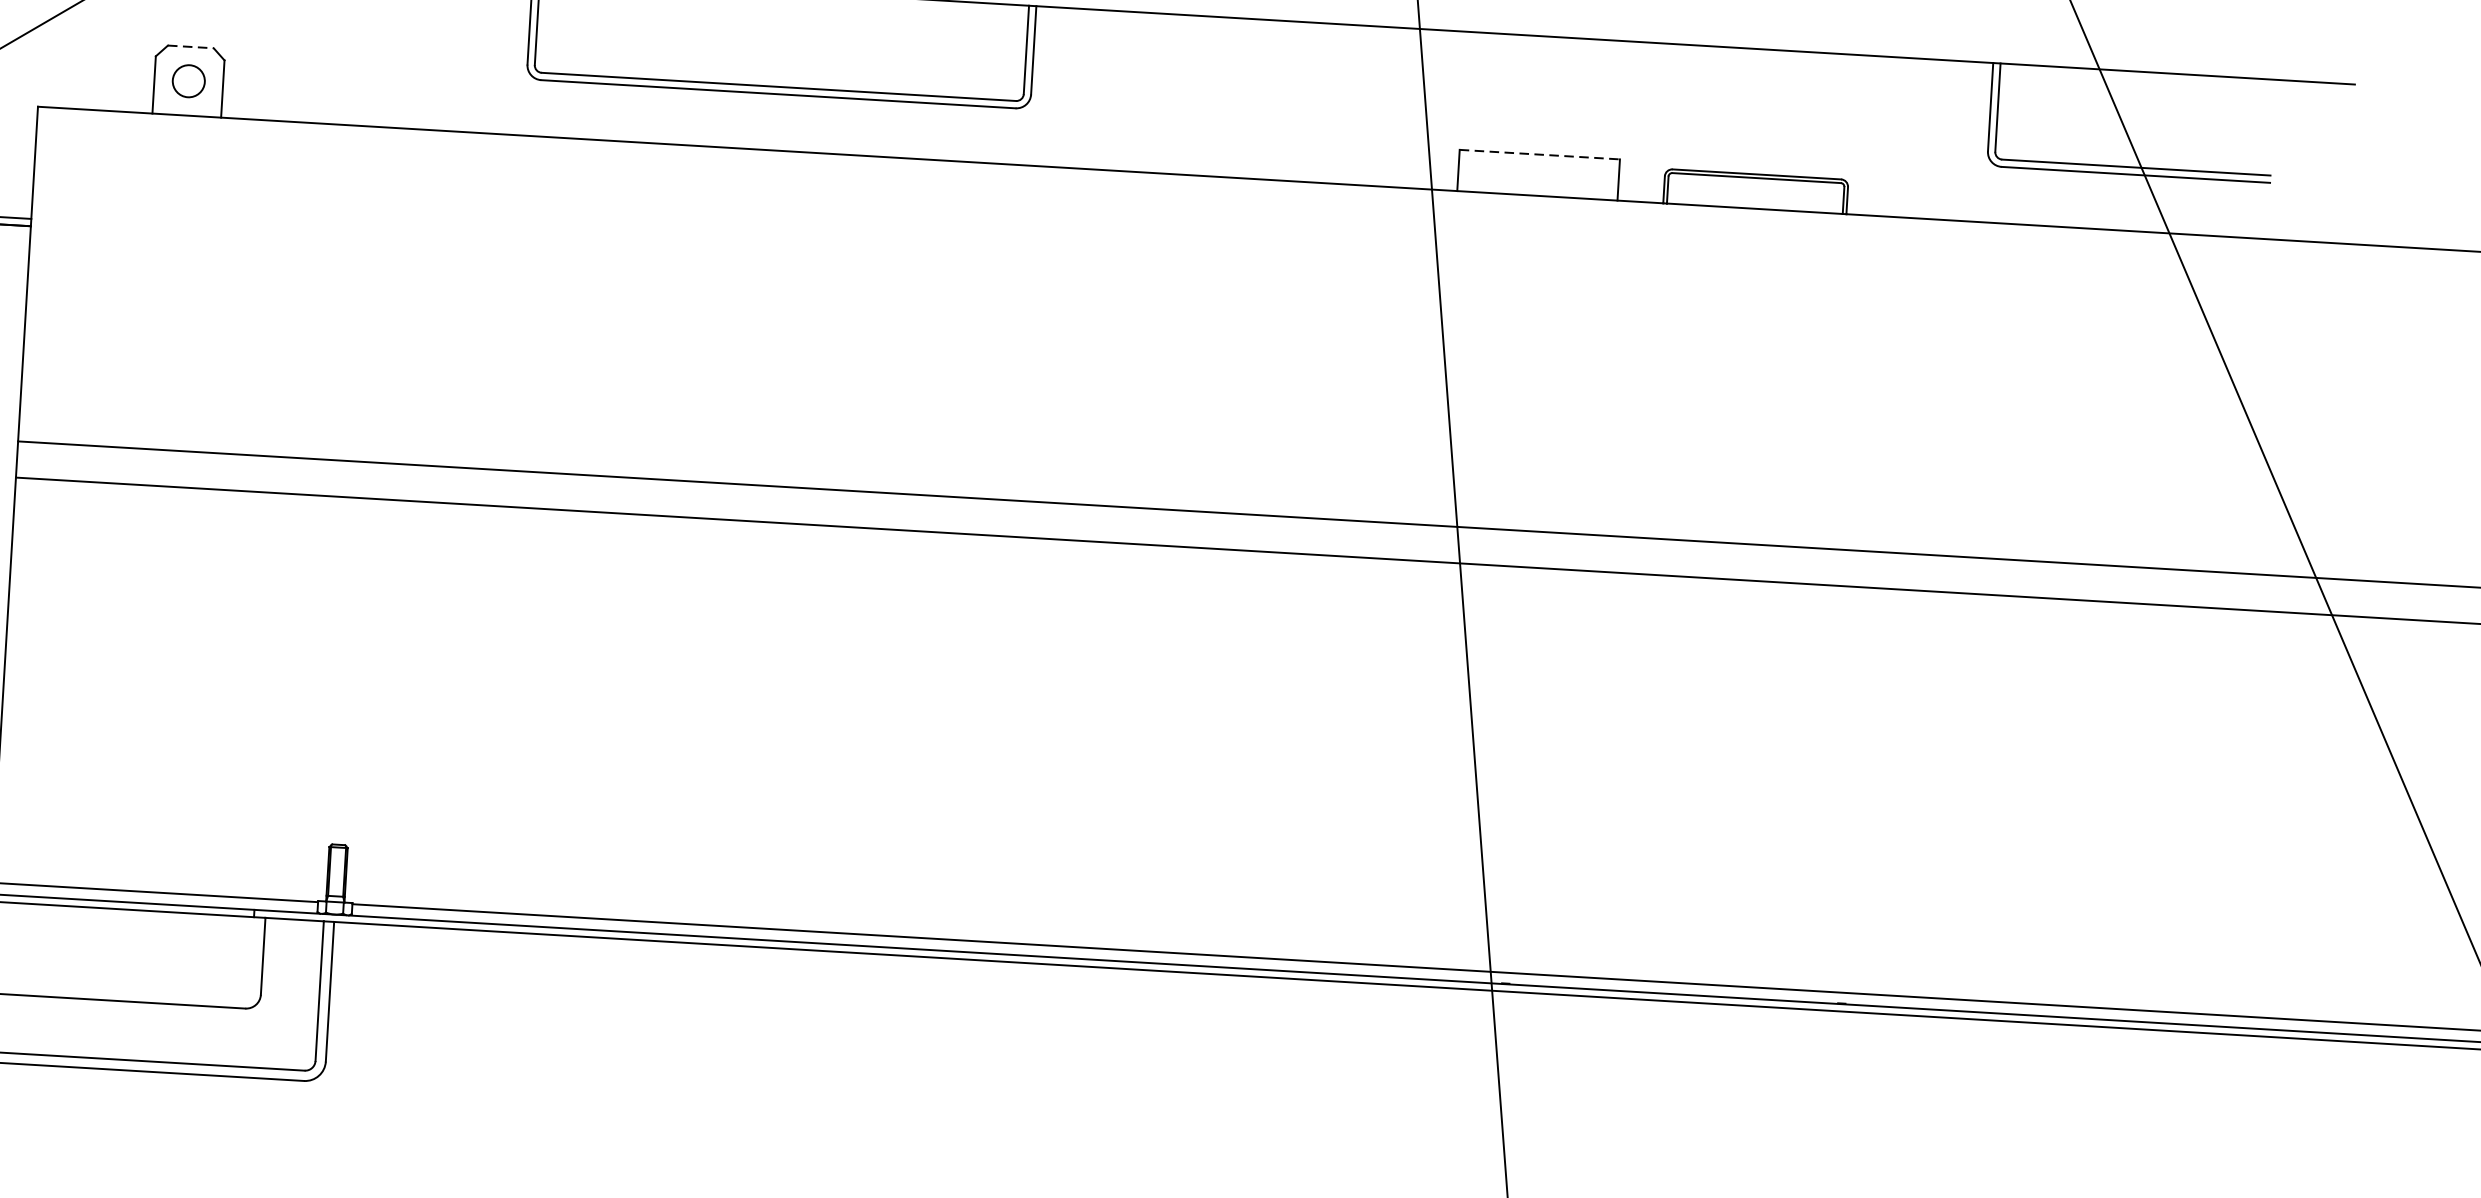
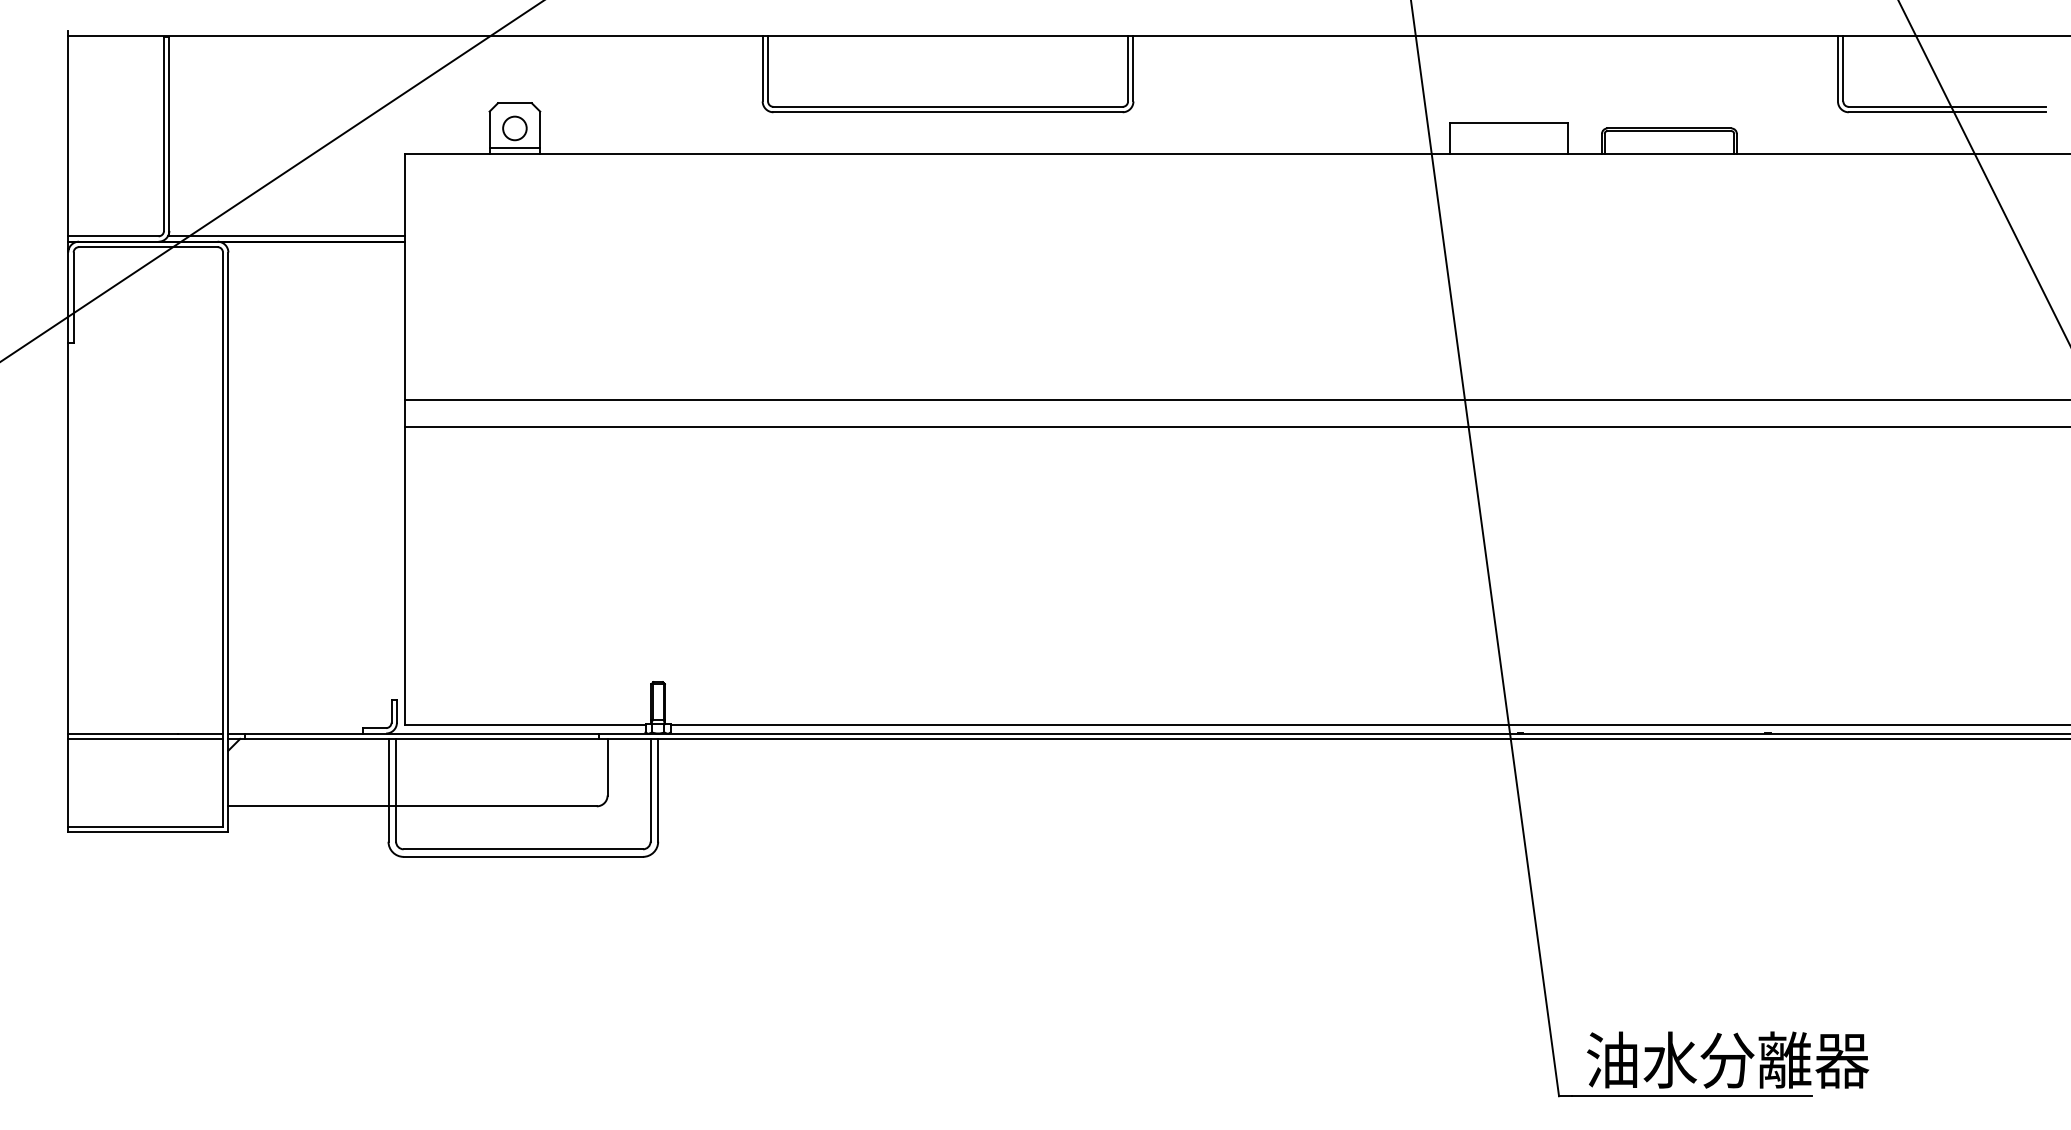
line: (190, 47) -> (514, 103), dashed -> solid
line: (186, 108) -> (514, 148), added
line: (1540, 154) -> (1509, 123), dashed -> solid

